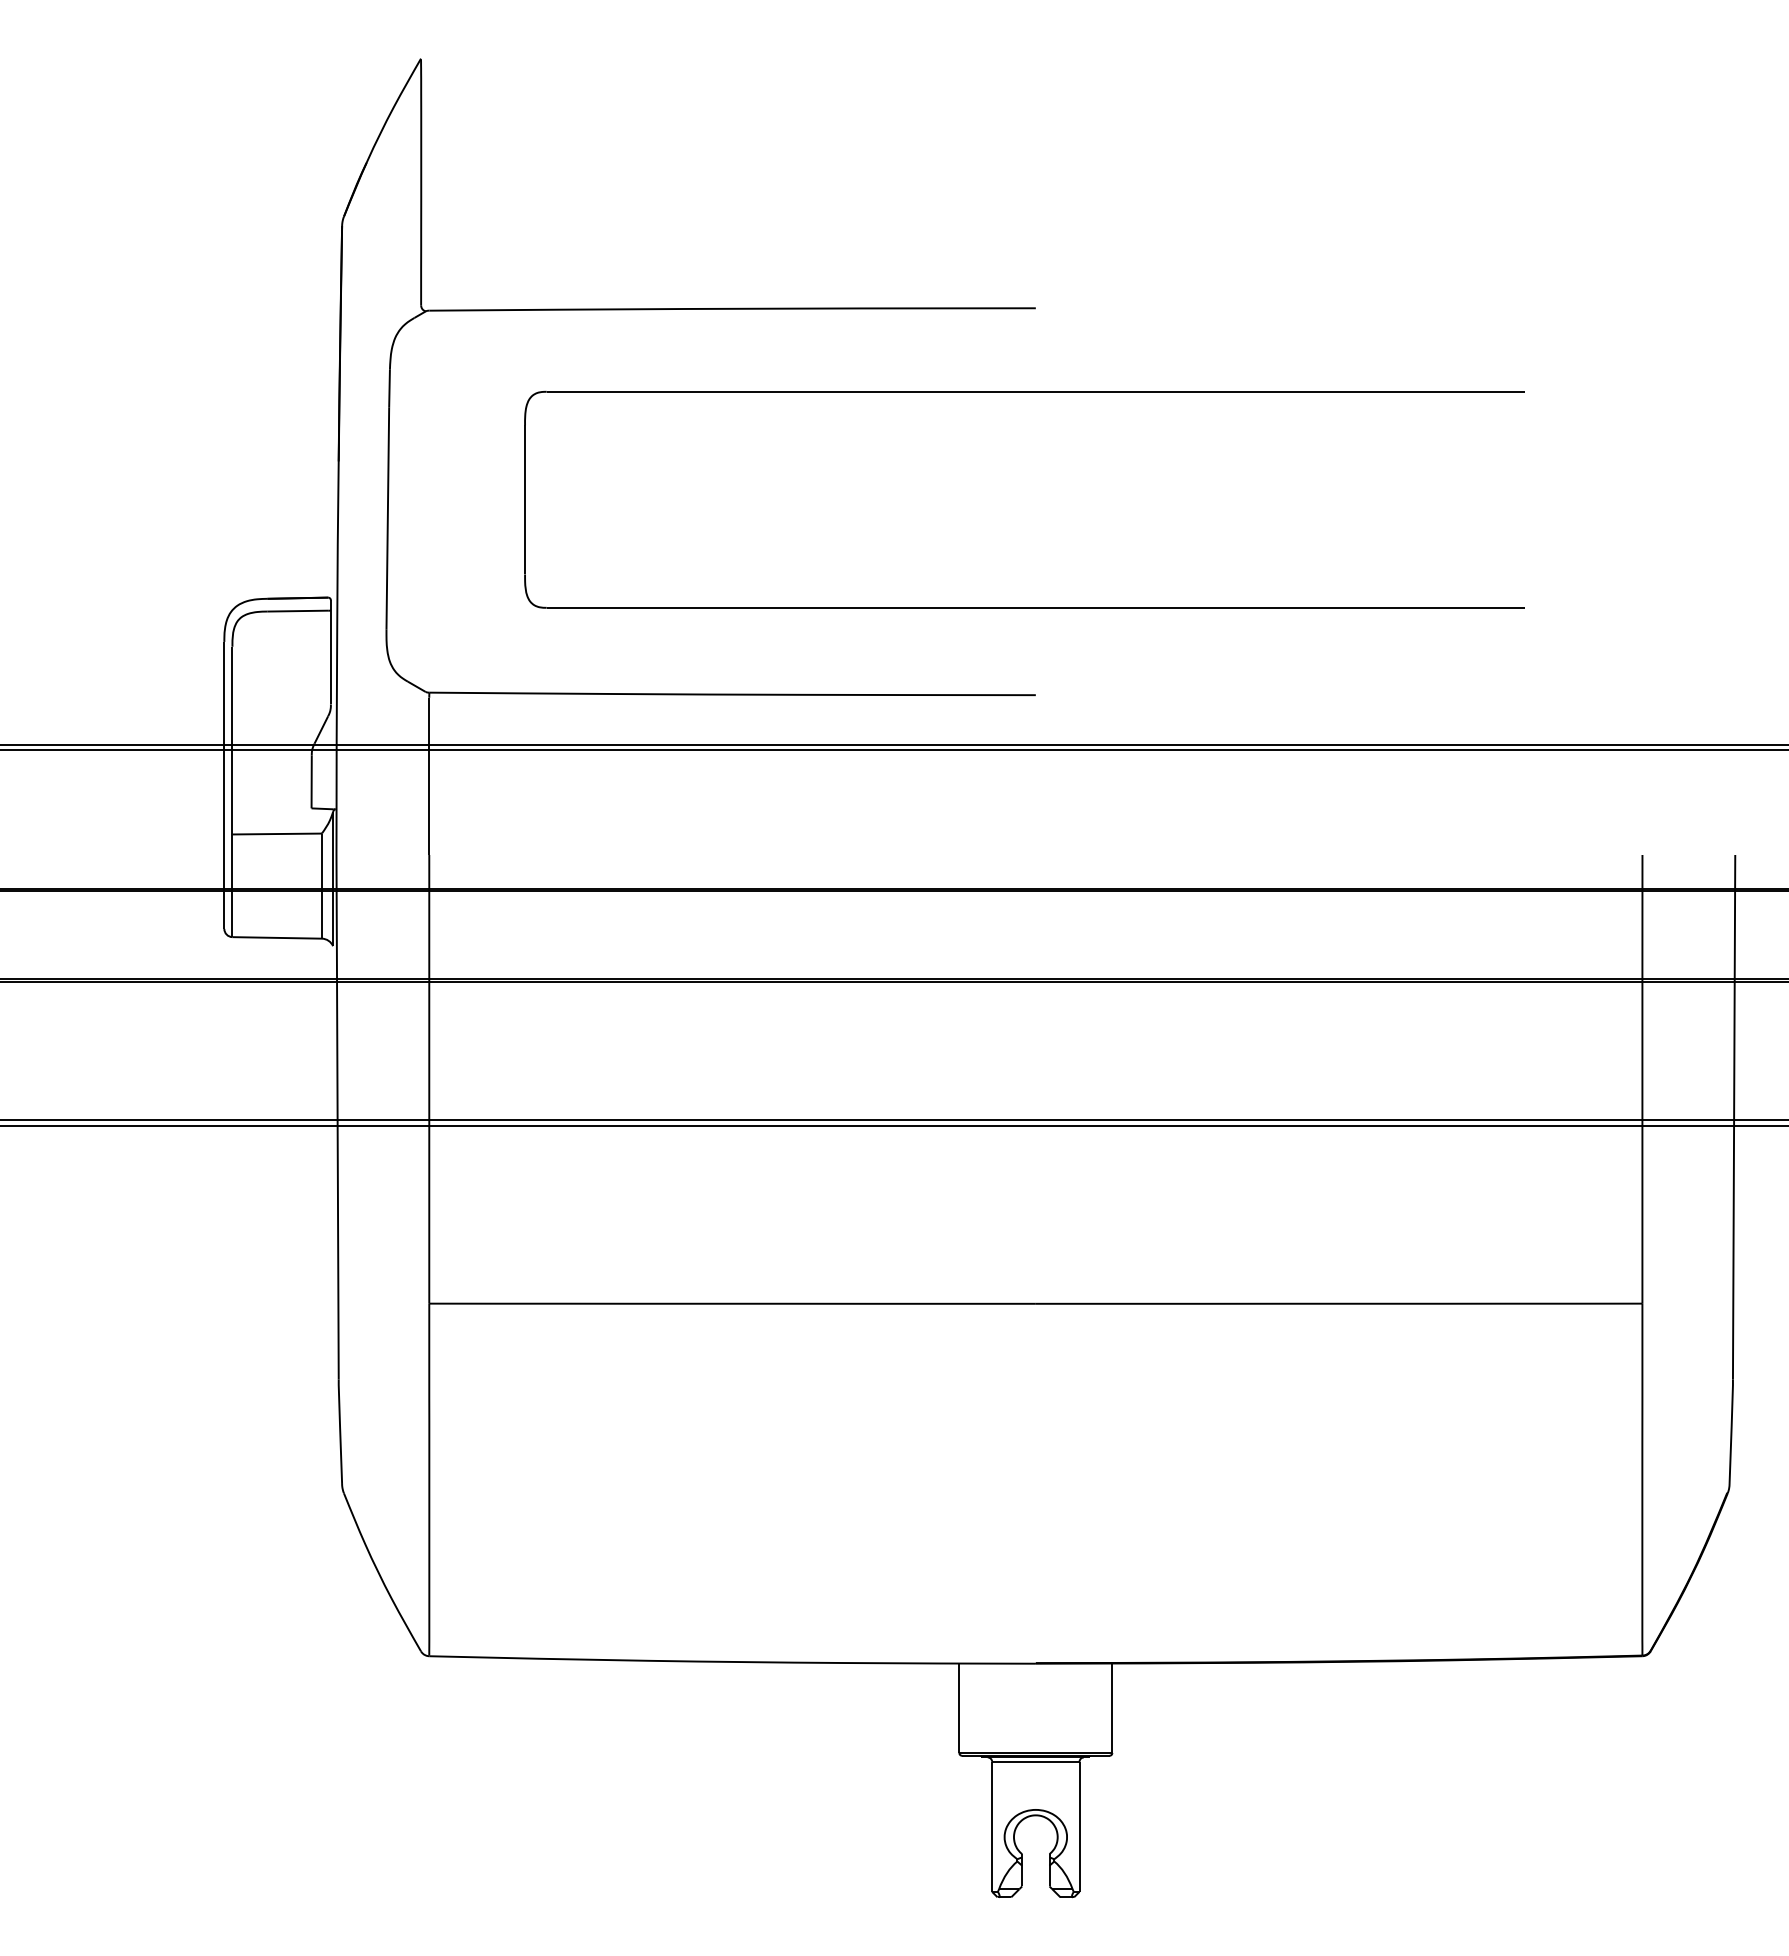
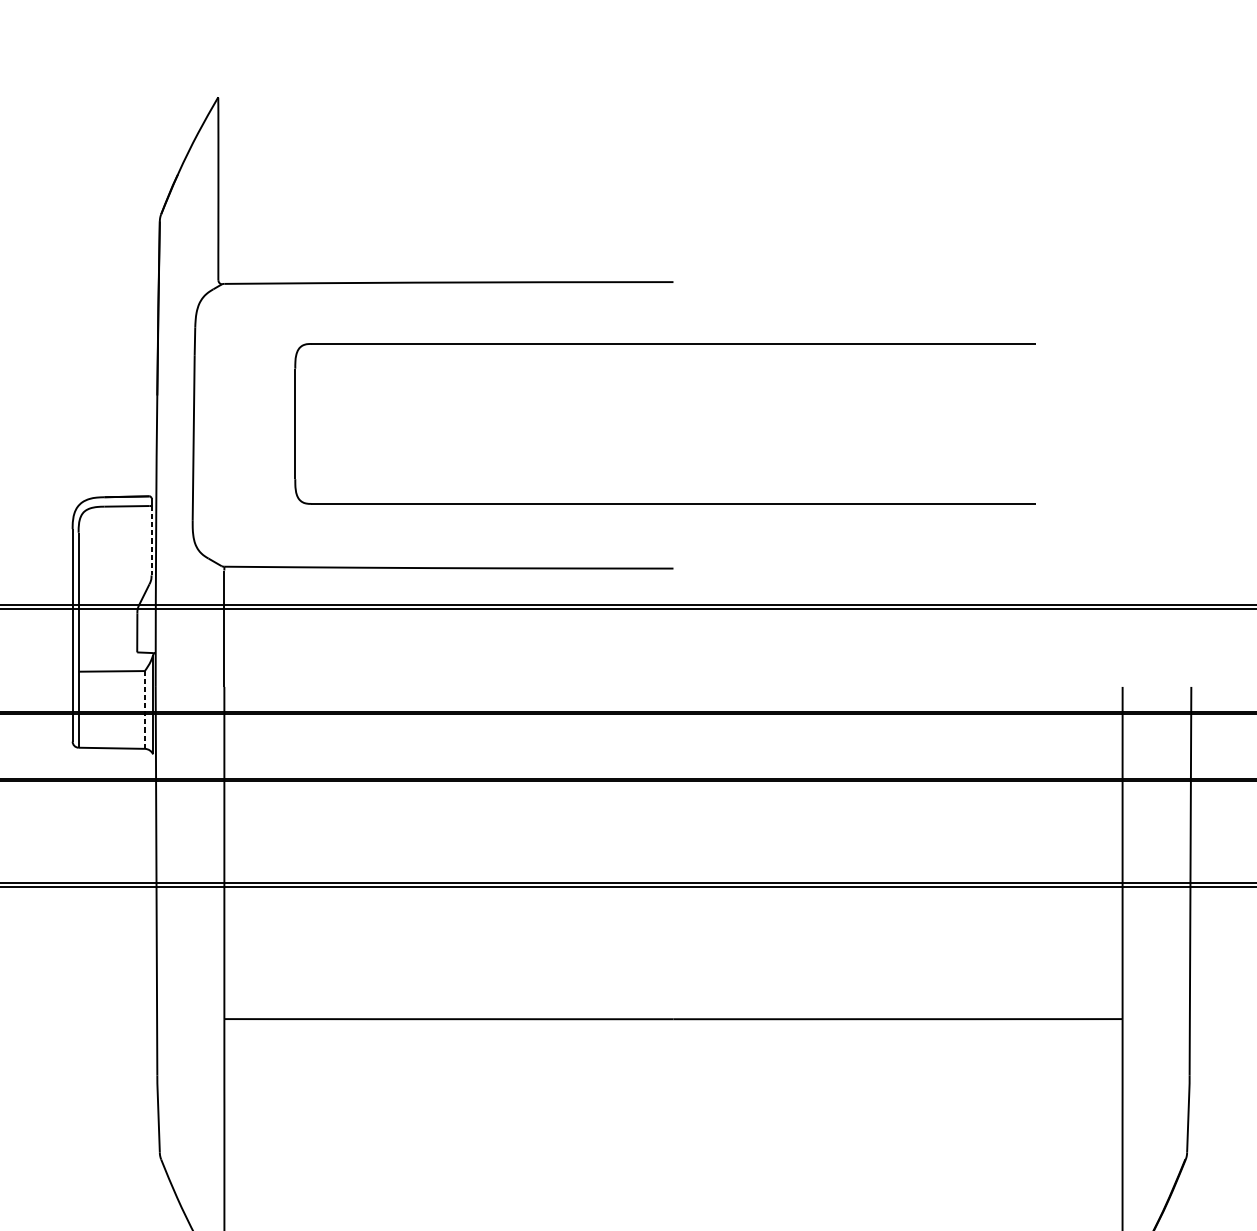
line: (330, 657) -> (151, 540), solid -> dashed
line: (321, 886) -> (144, 710), solid -> dashed

